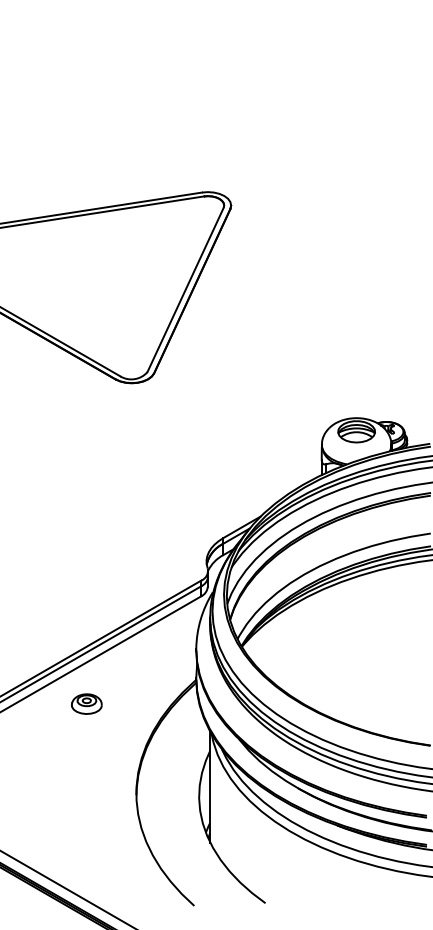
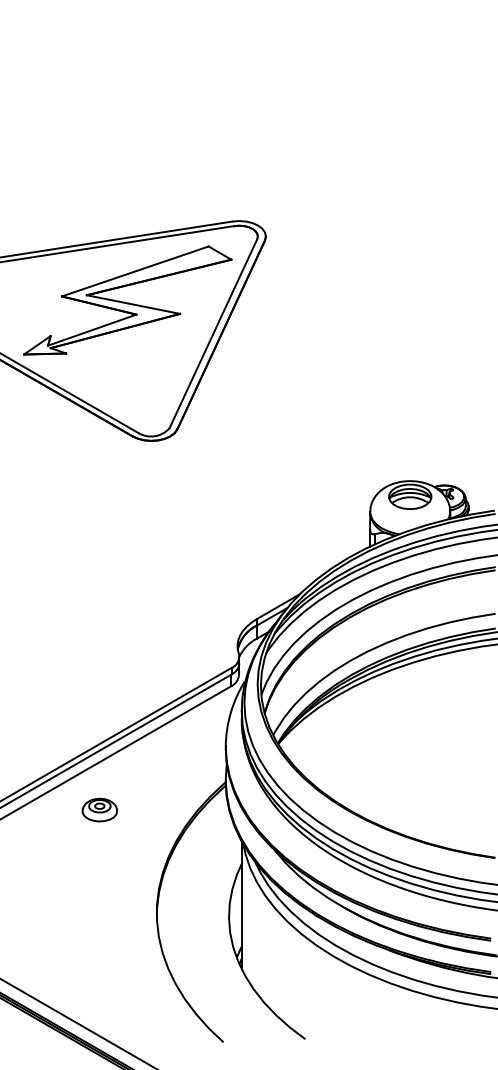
part: (110, 261) -> (127, 300), added

